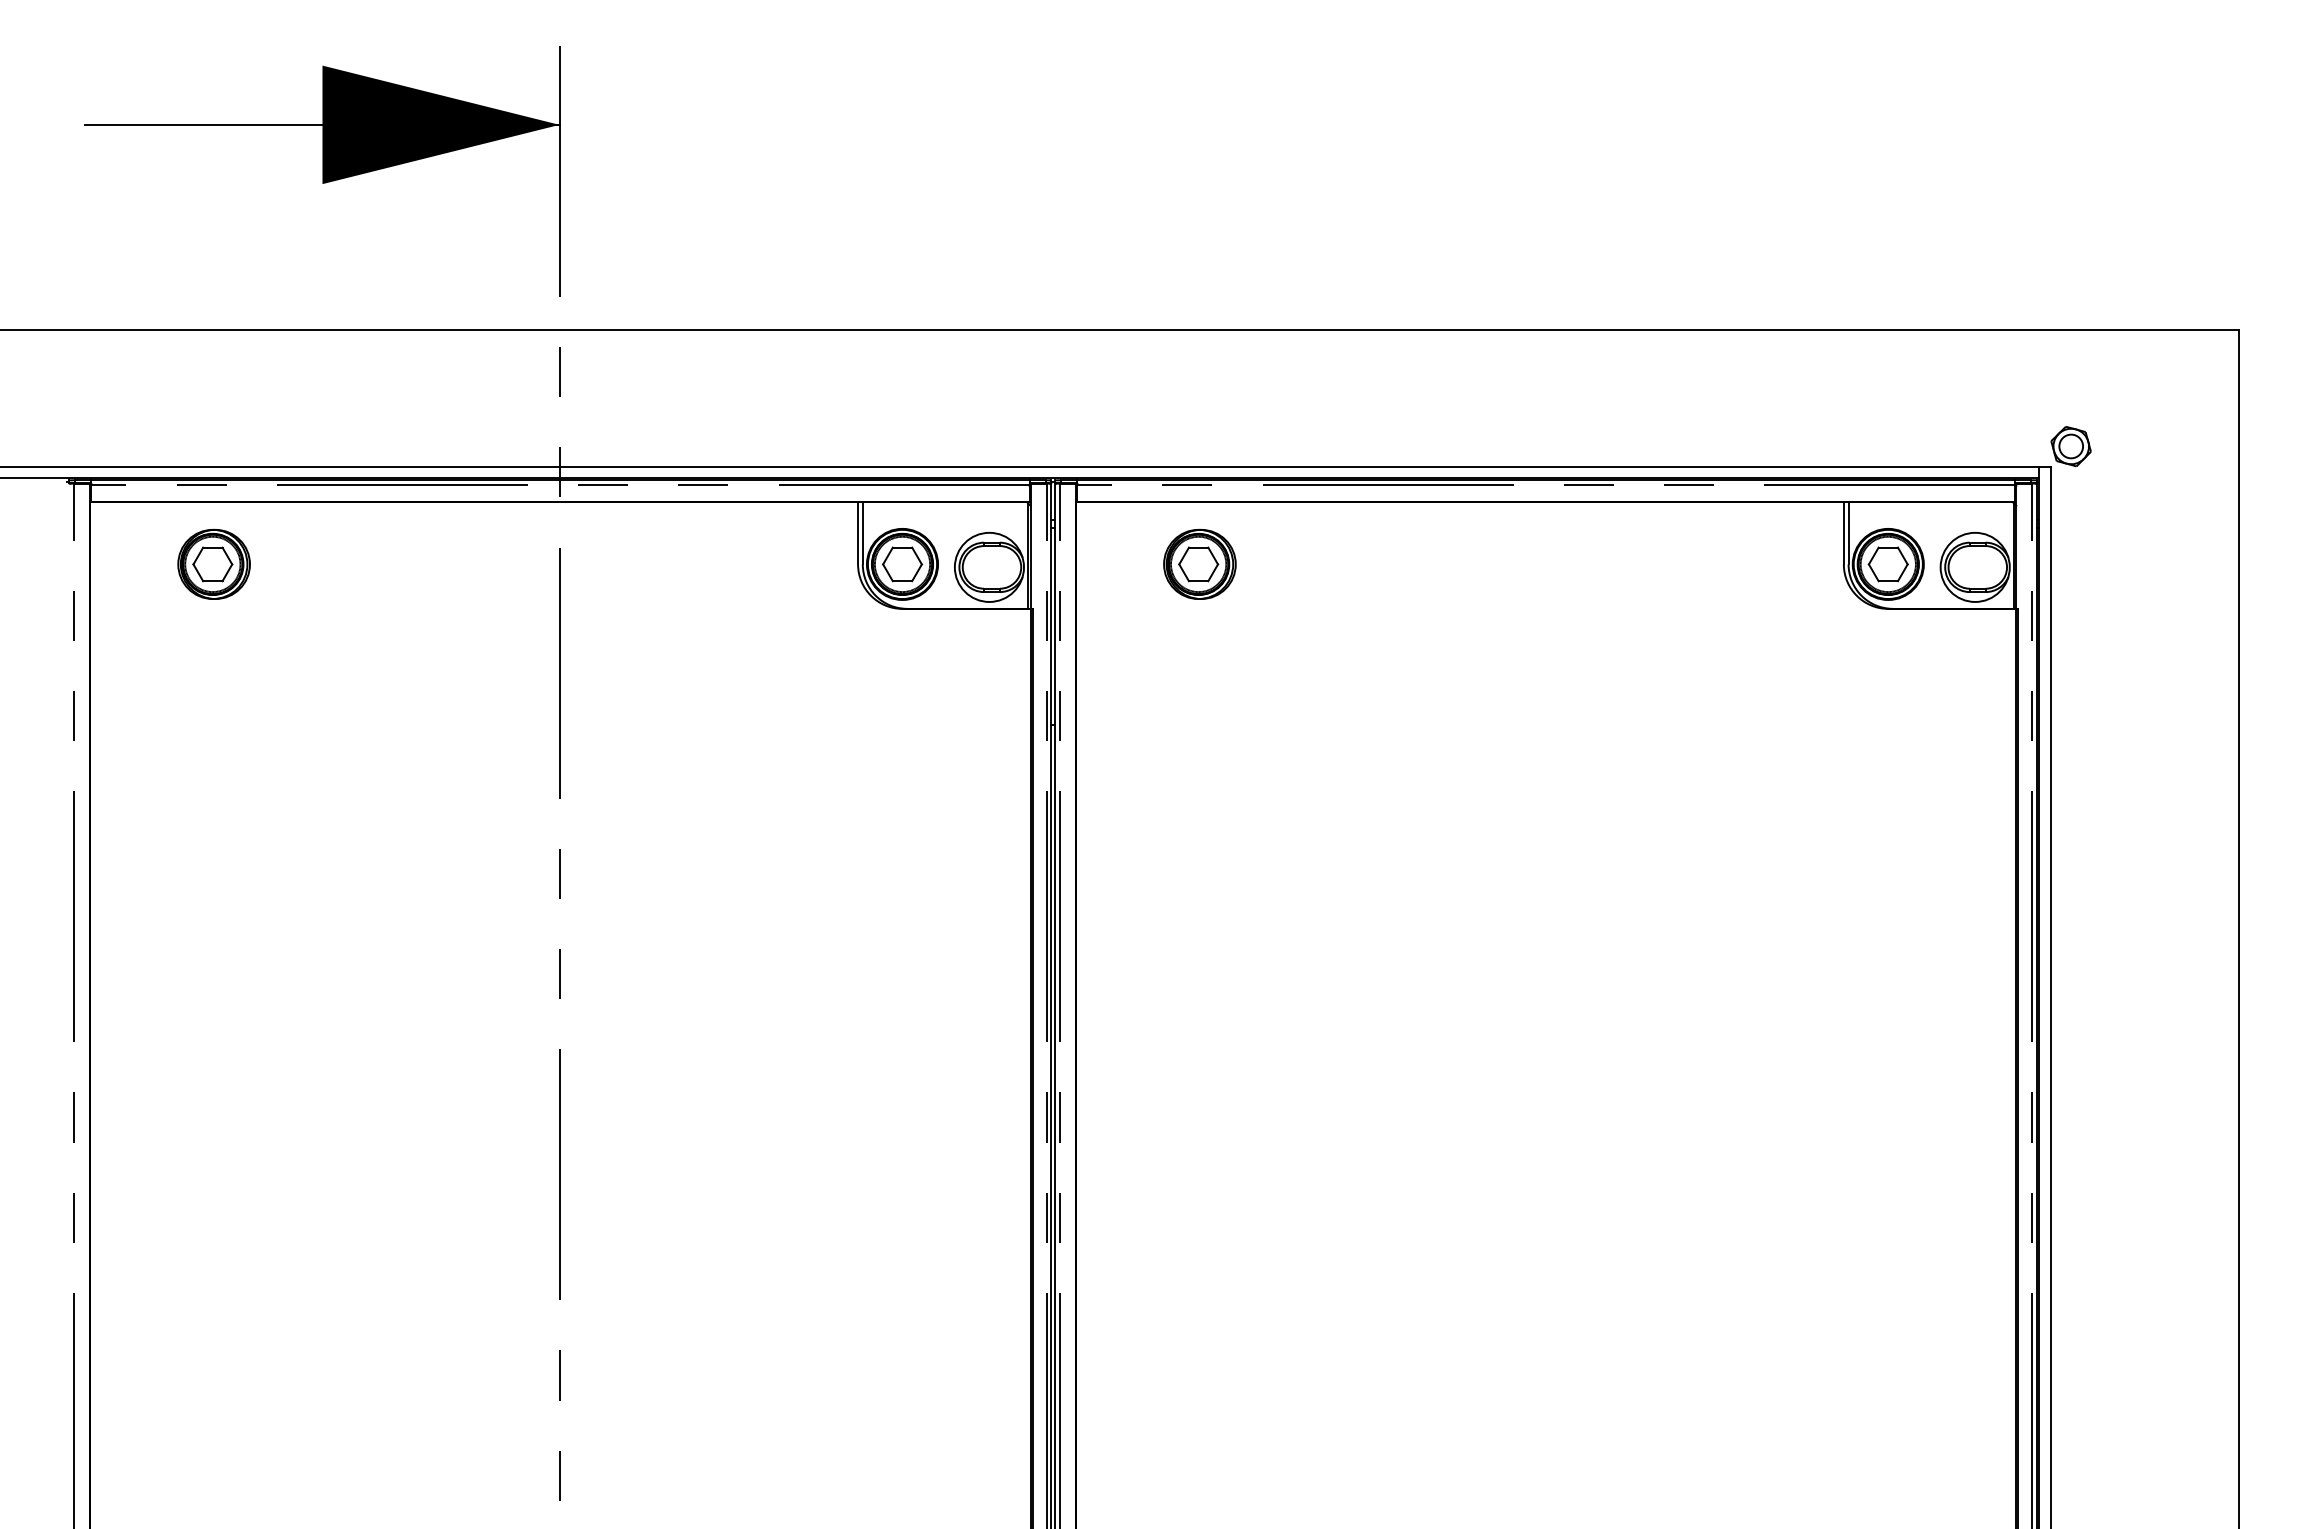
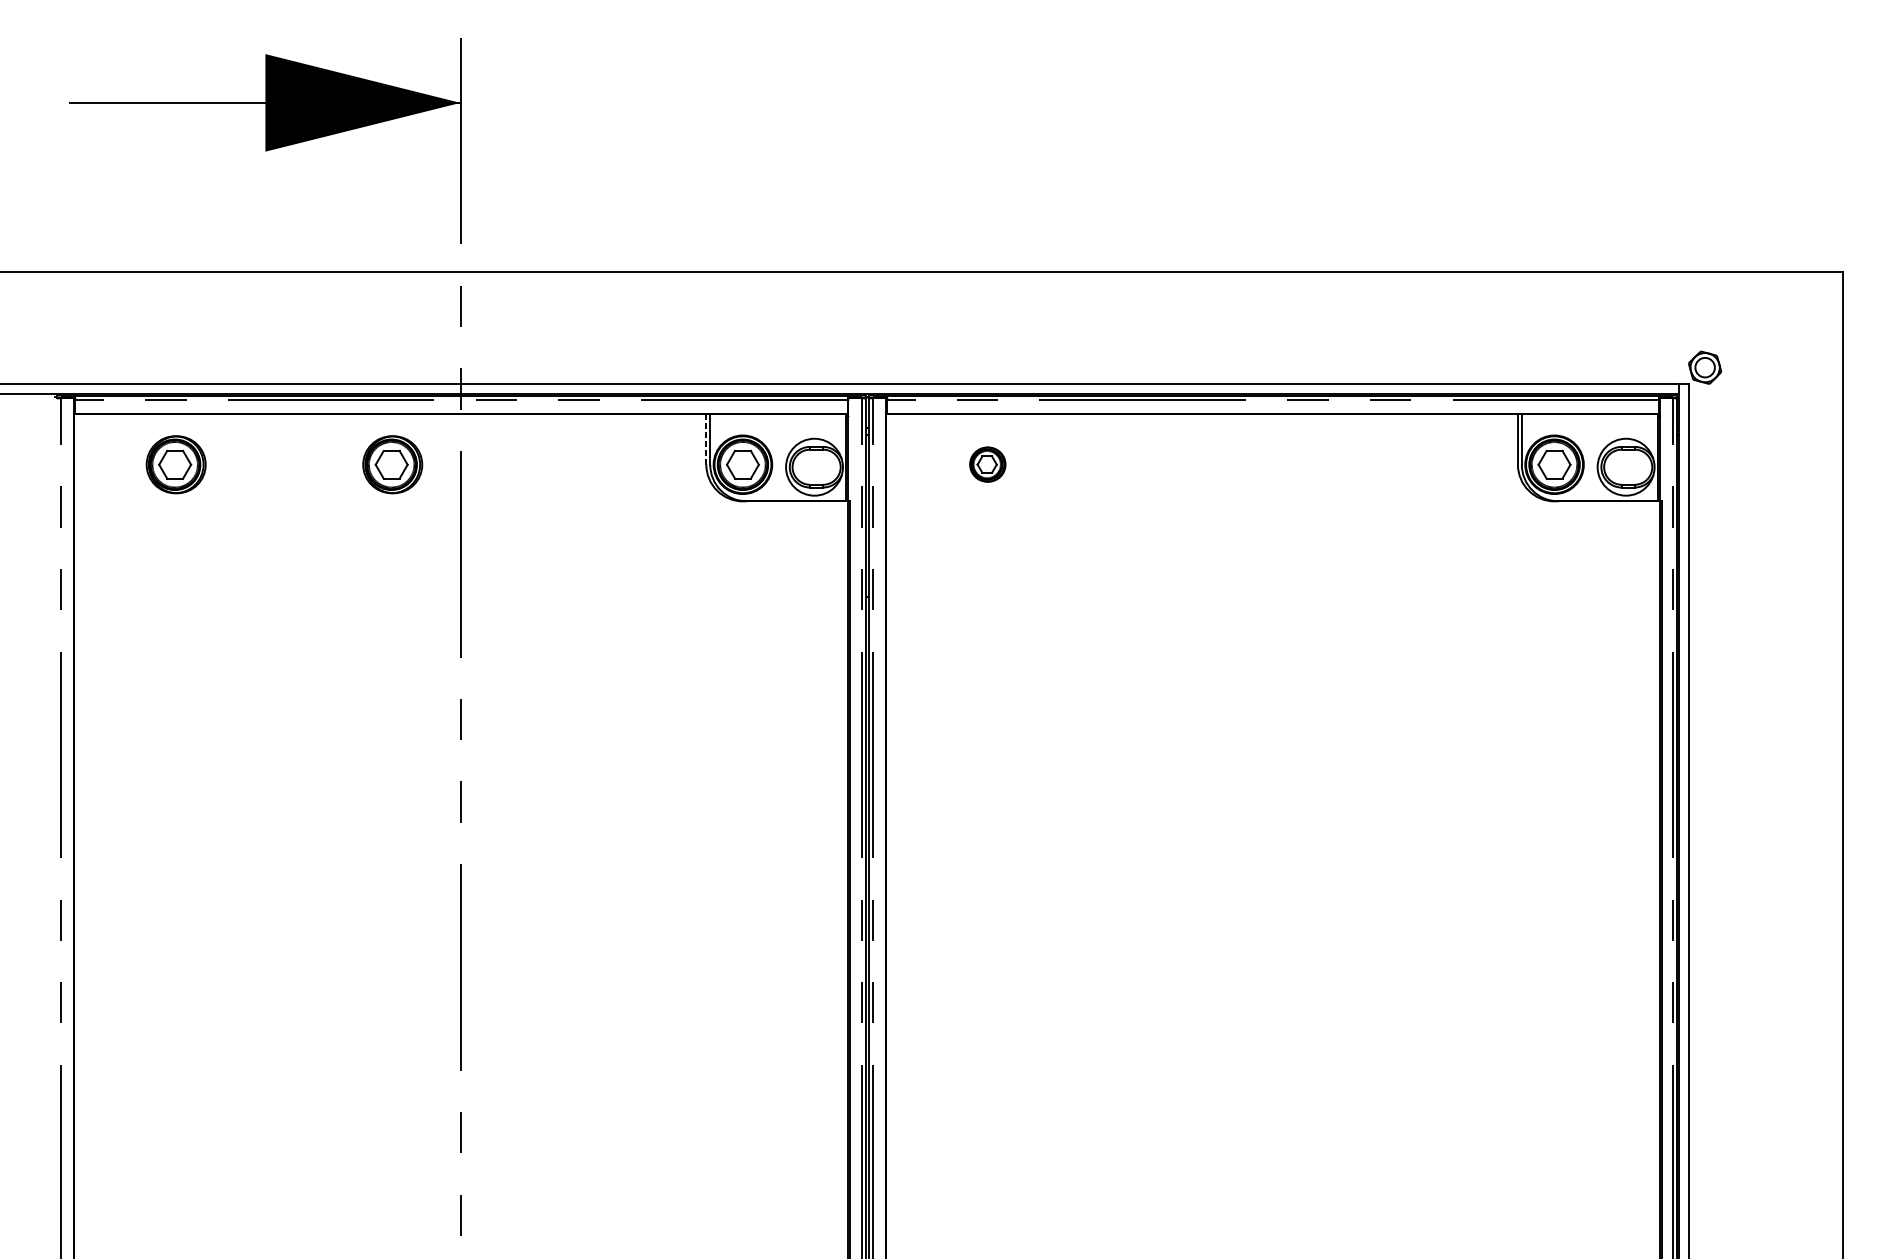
line: (858, 532) -> (706, 438), solid -> dashed
part: (476, 563) -> (392, 464), added
part: (1199, 563) -> (987, 464), size x0.6

